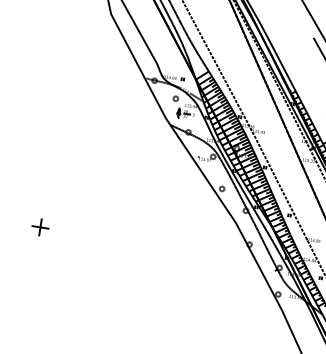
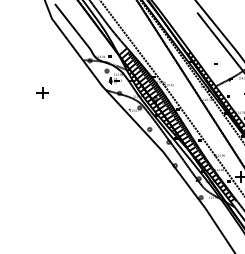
part: (40, 226) -> (42, 92), moved

